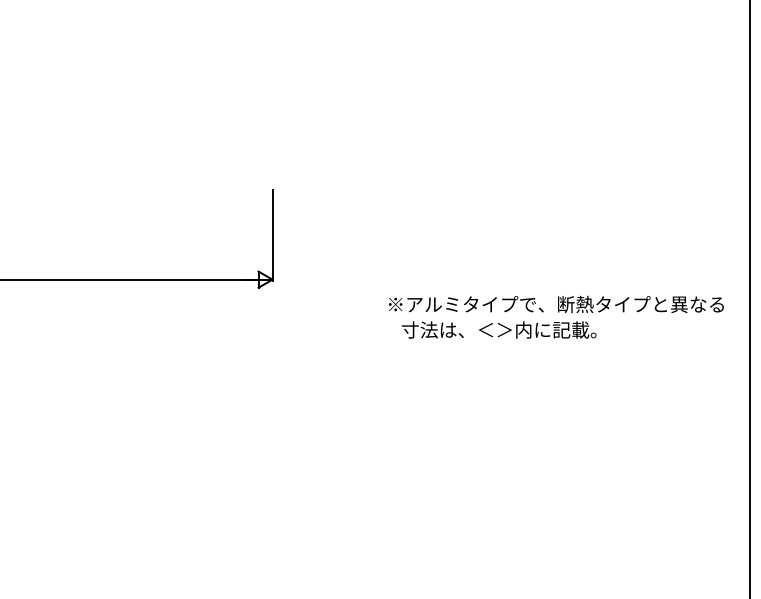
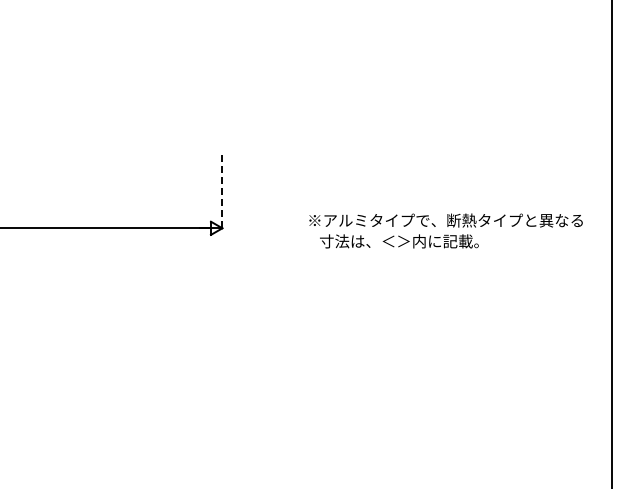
line: (272, 235) -> (222, 192), solid -> dashed
text: (555, 316) -> (445, 230), moved

